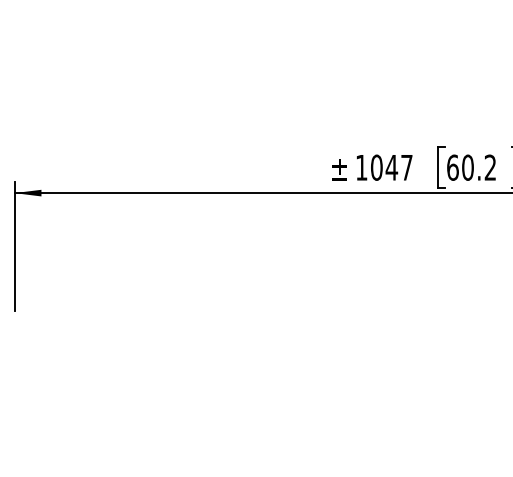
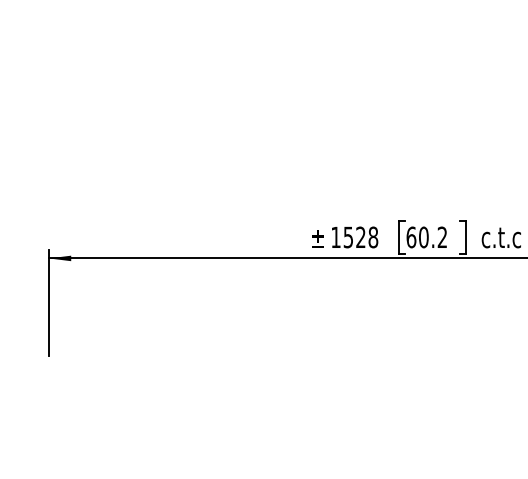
text: (391, 167) -> (360, 237), 1047 -> 1528

